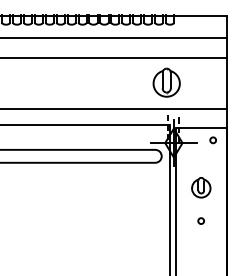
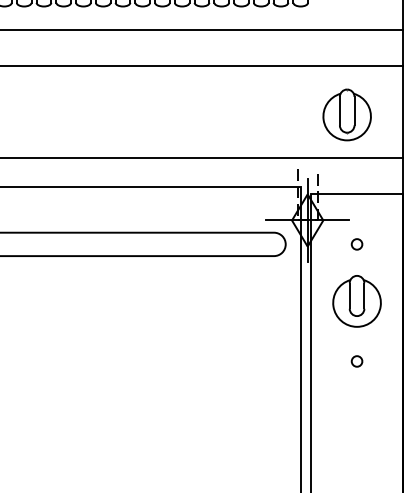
part: (166, 82) -> (346, 114), moved
circle: (212, 140) -> (355, 244), moved
part: (201, 187) -> (357, 300), size x1.43

